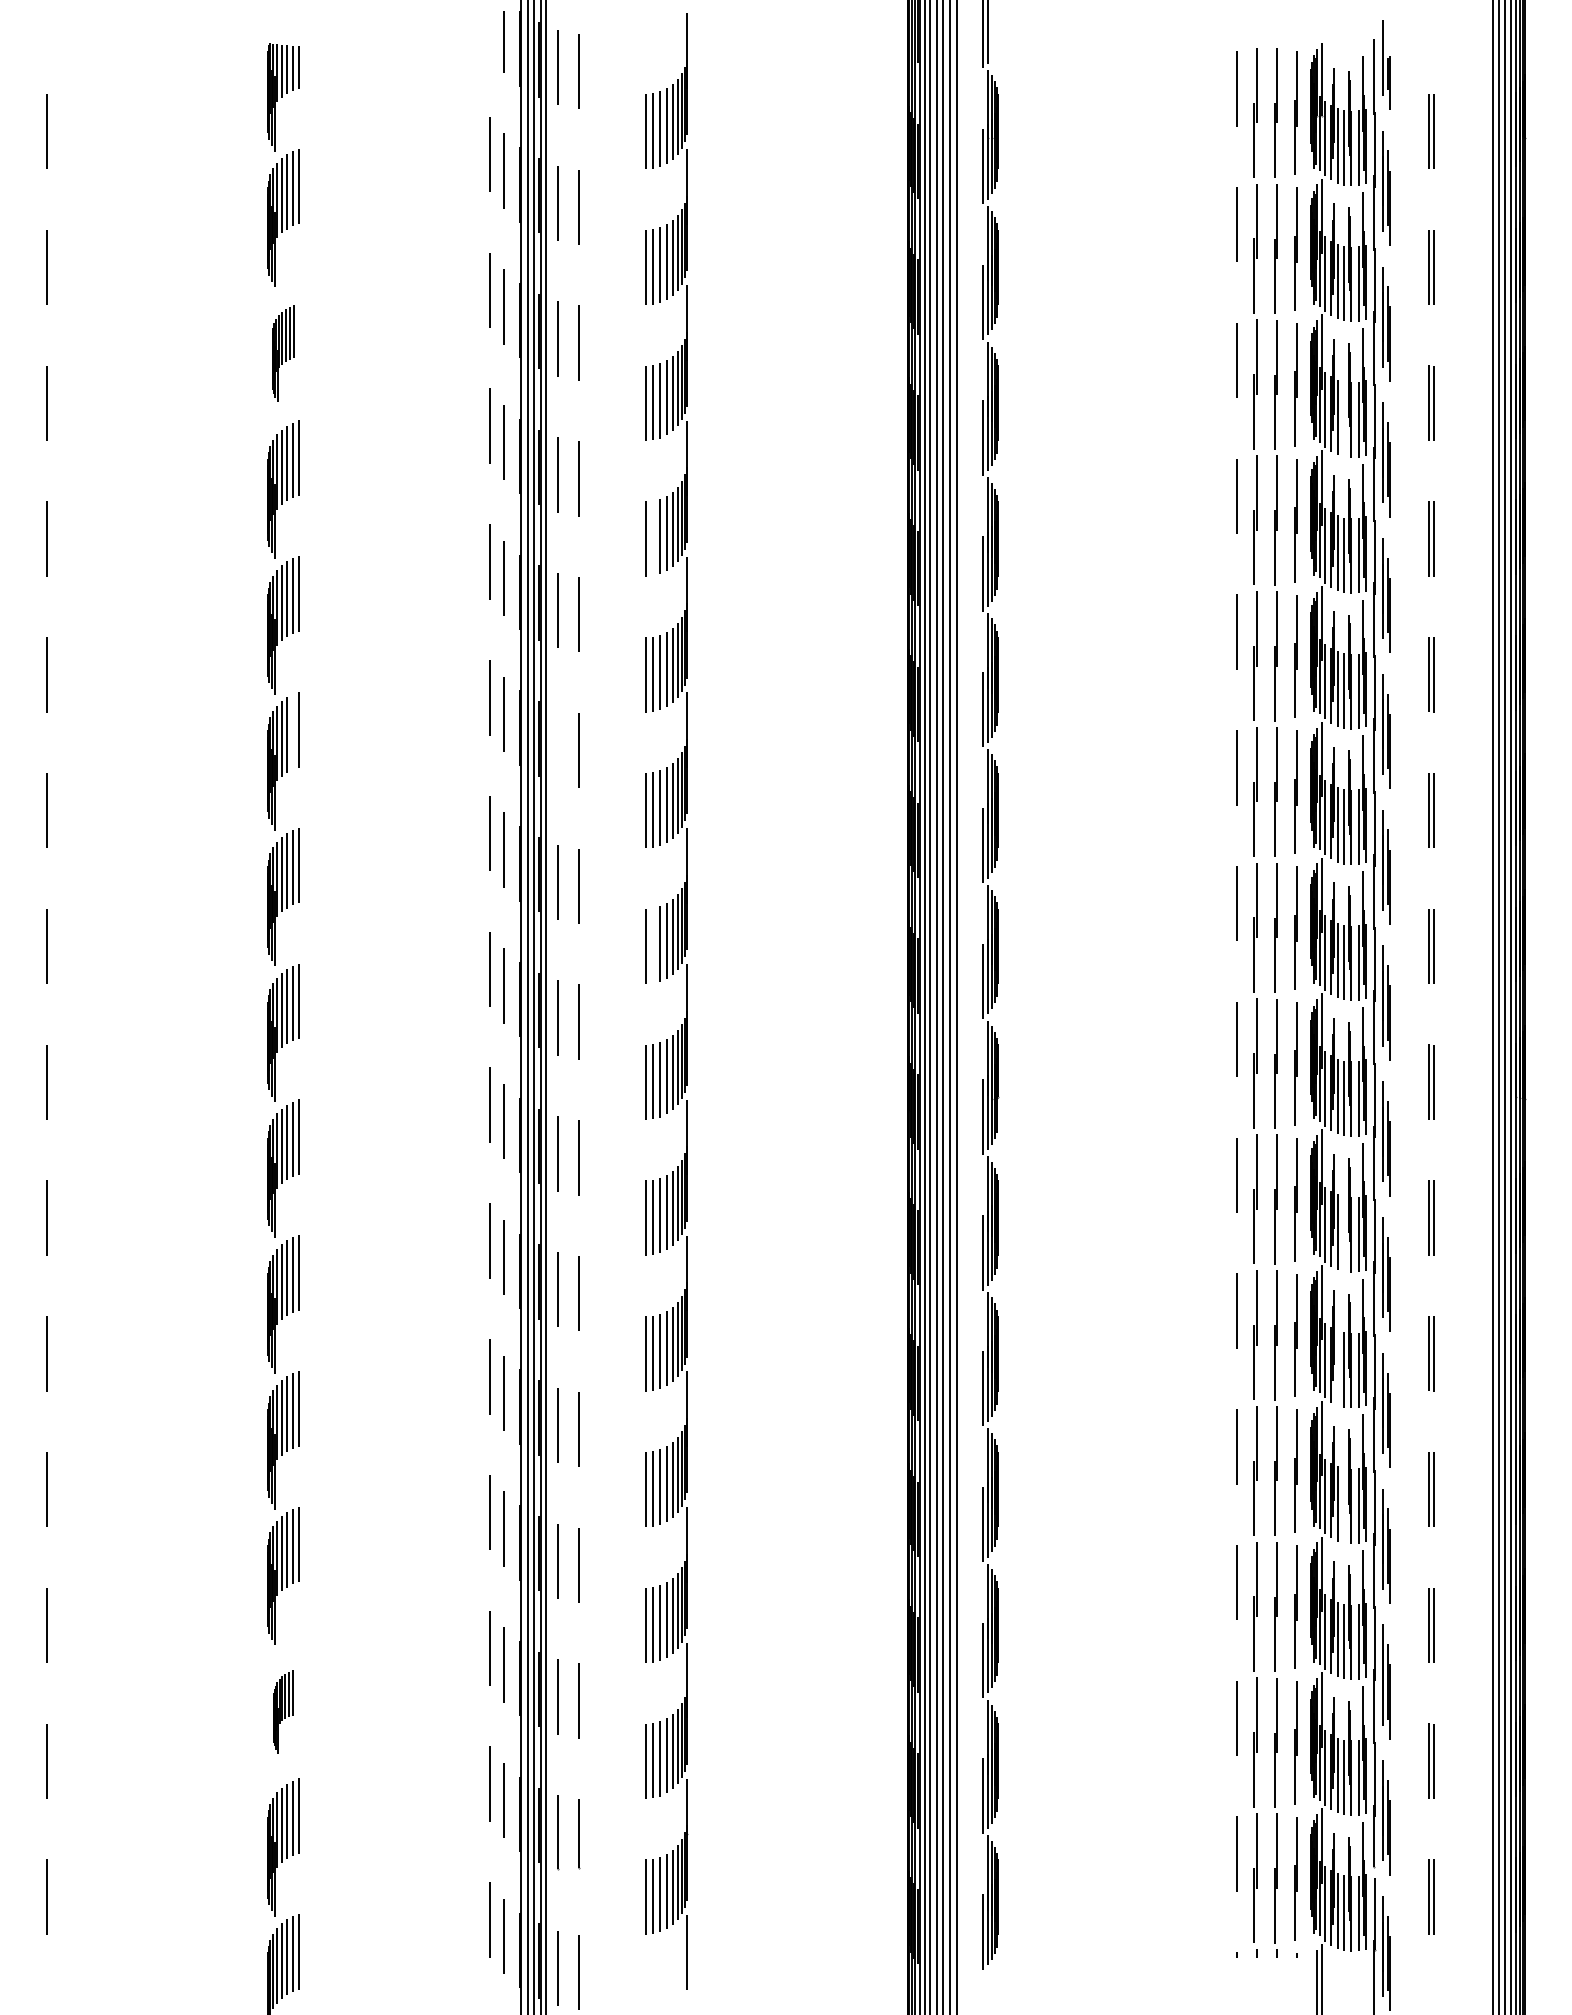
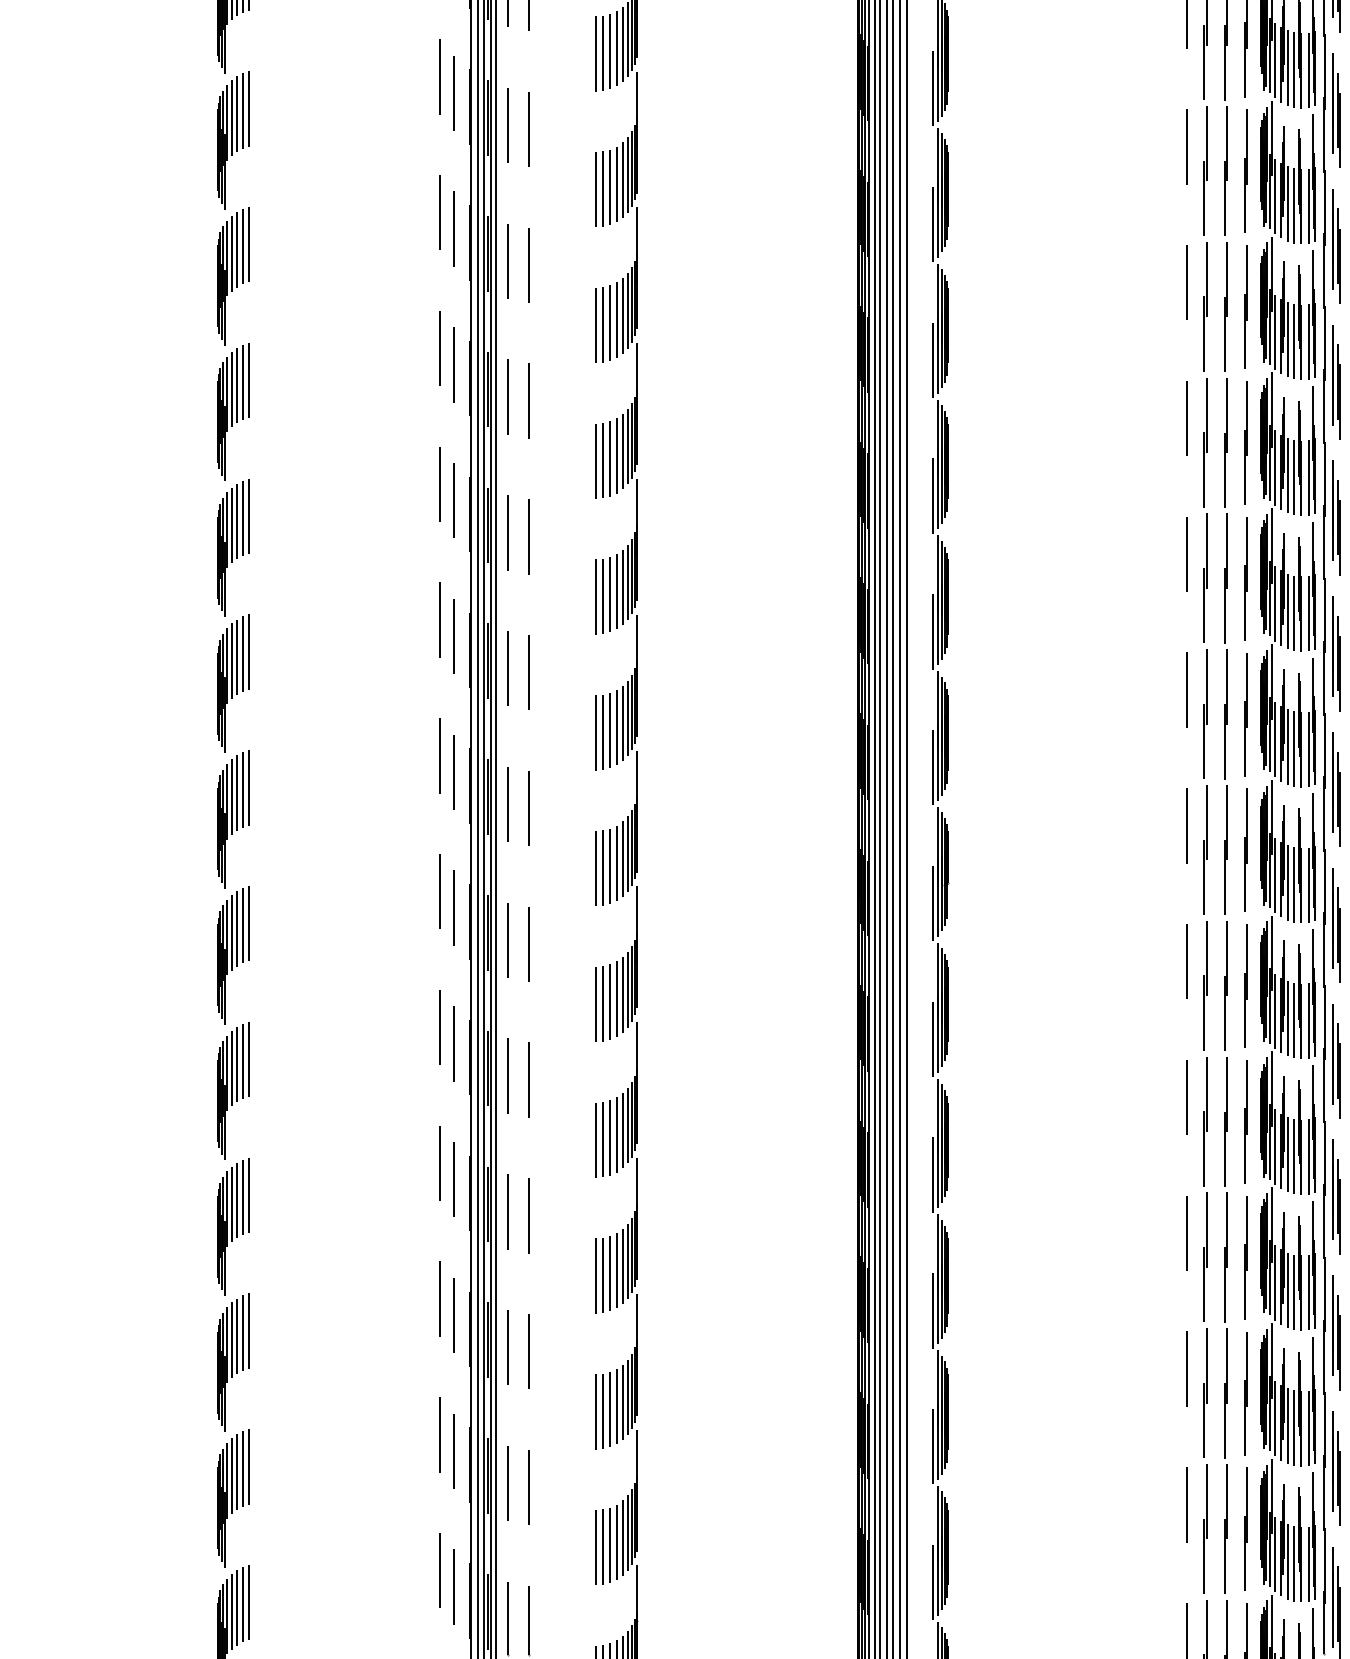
part: (283, 353) -> (233, 139), size x1.43
line: (1344, 419) -> (1294, 205), added
line: (653, 538) -> (603, 324), added
line: (292, 731) -> (242, 517), added
line: (557, 746) -> (507, 532), added
line: (653, 945) -> (603, 731), added
line: (1344, 1233) -> (1294, 1019), added
line: (1337, 1367) -> (1287, 1153), added
line: (1344, 1505) -> (1294, 1291), added
part: (283, 1711) -> (233, 1497), size x1.67

